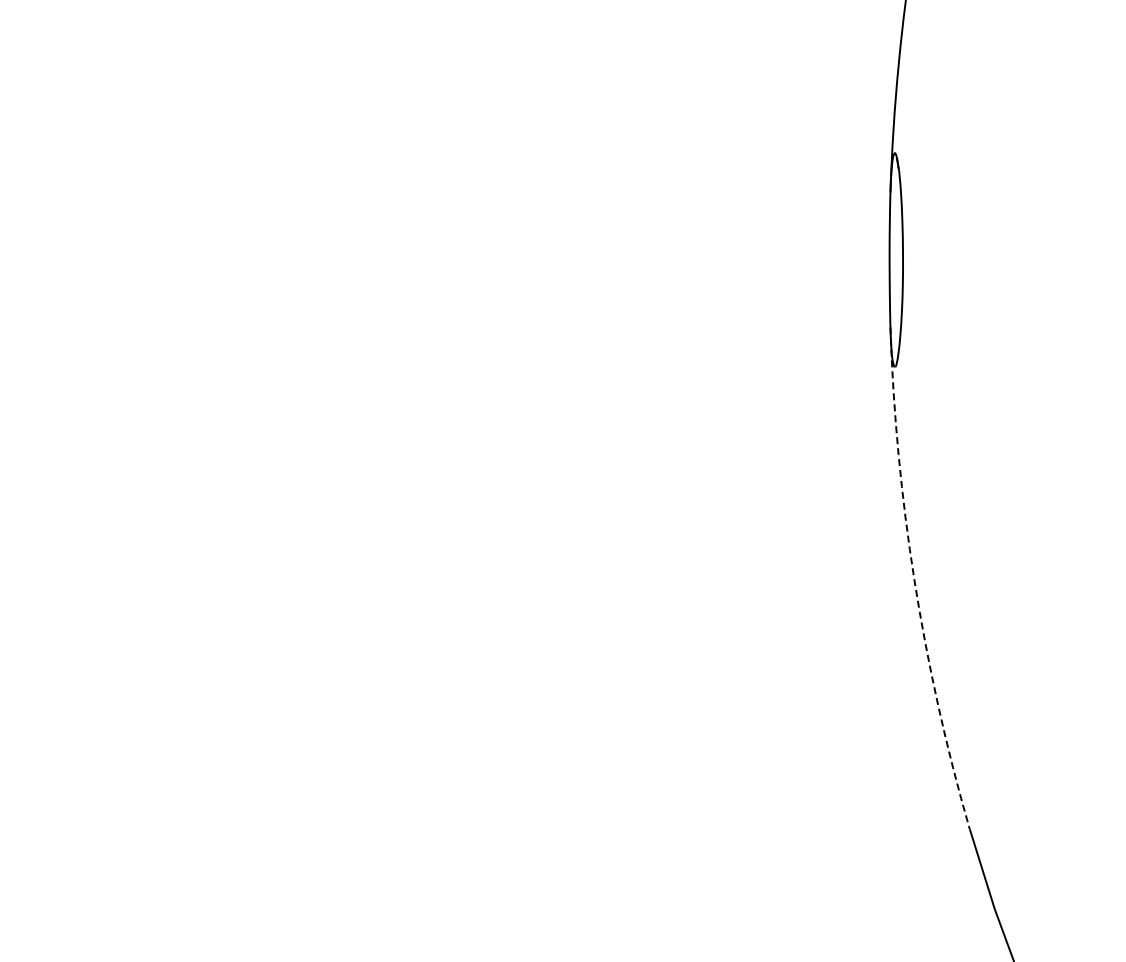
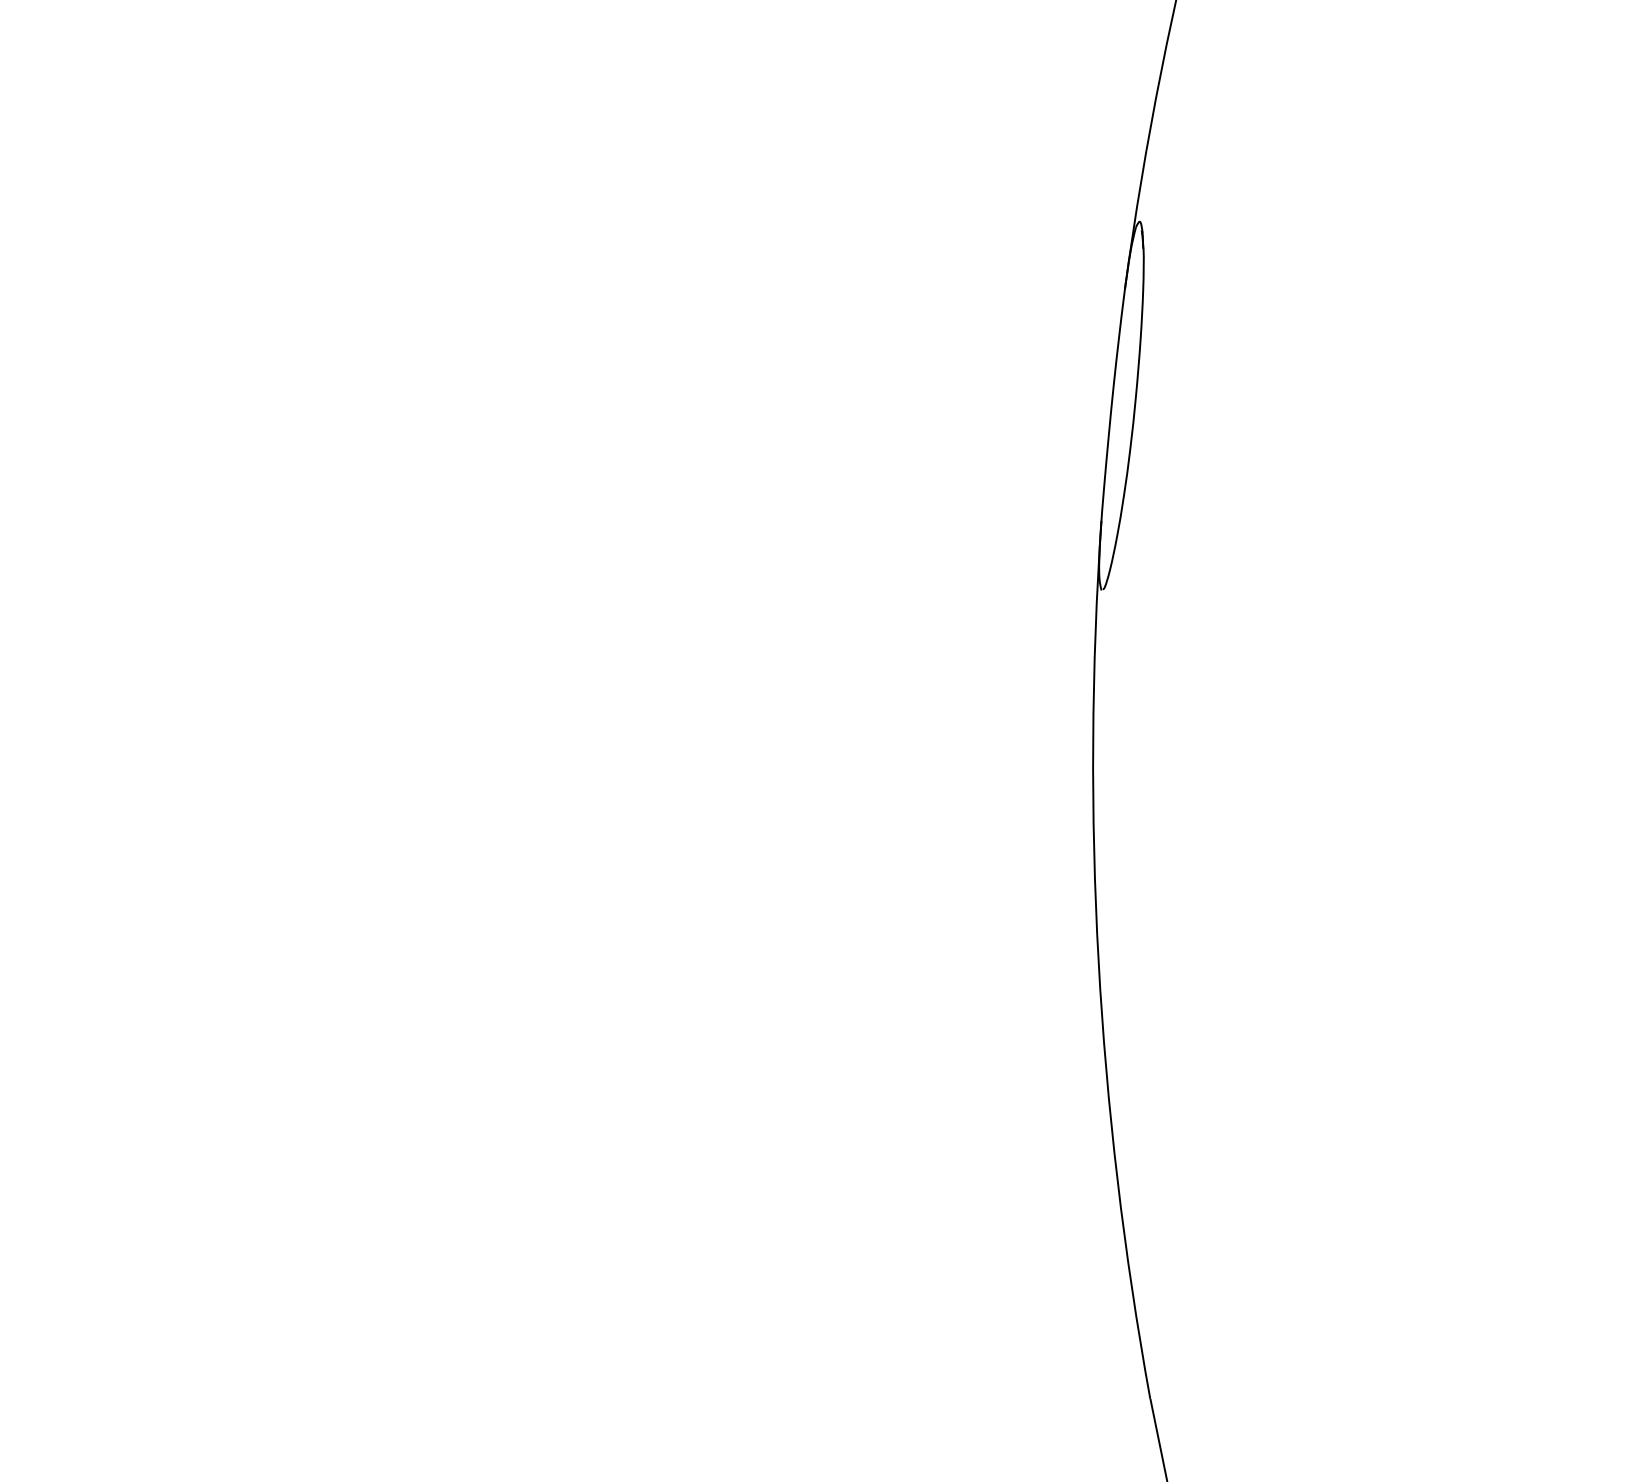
arc: (914, 580) -> (1098, 960), dashed -> solid

